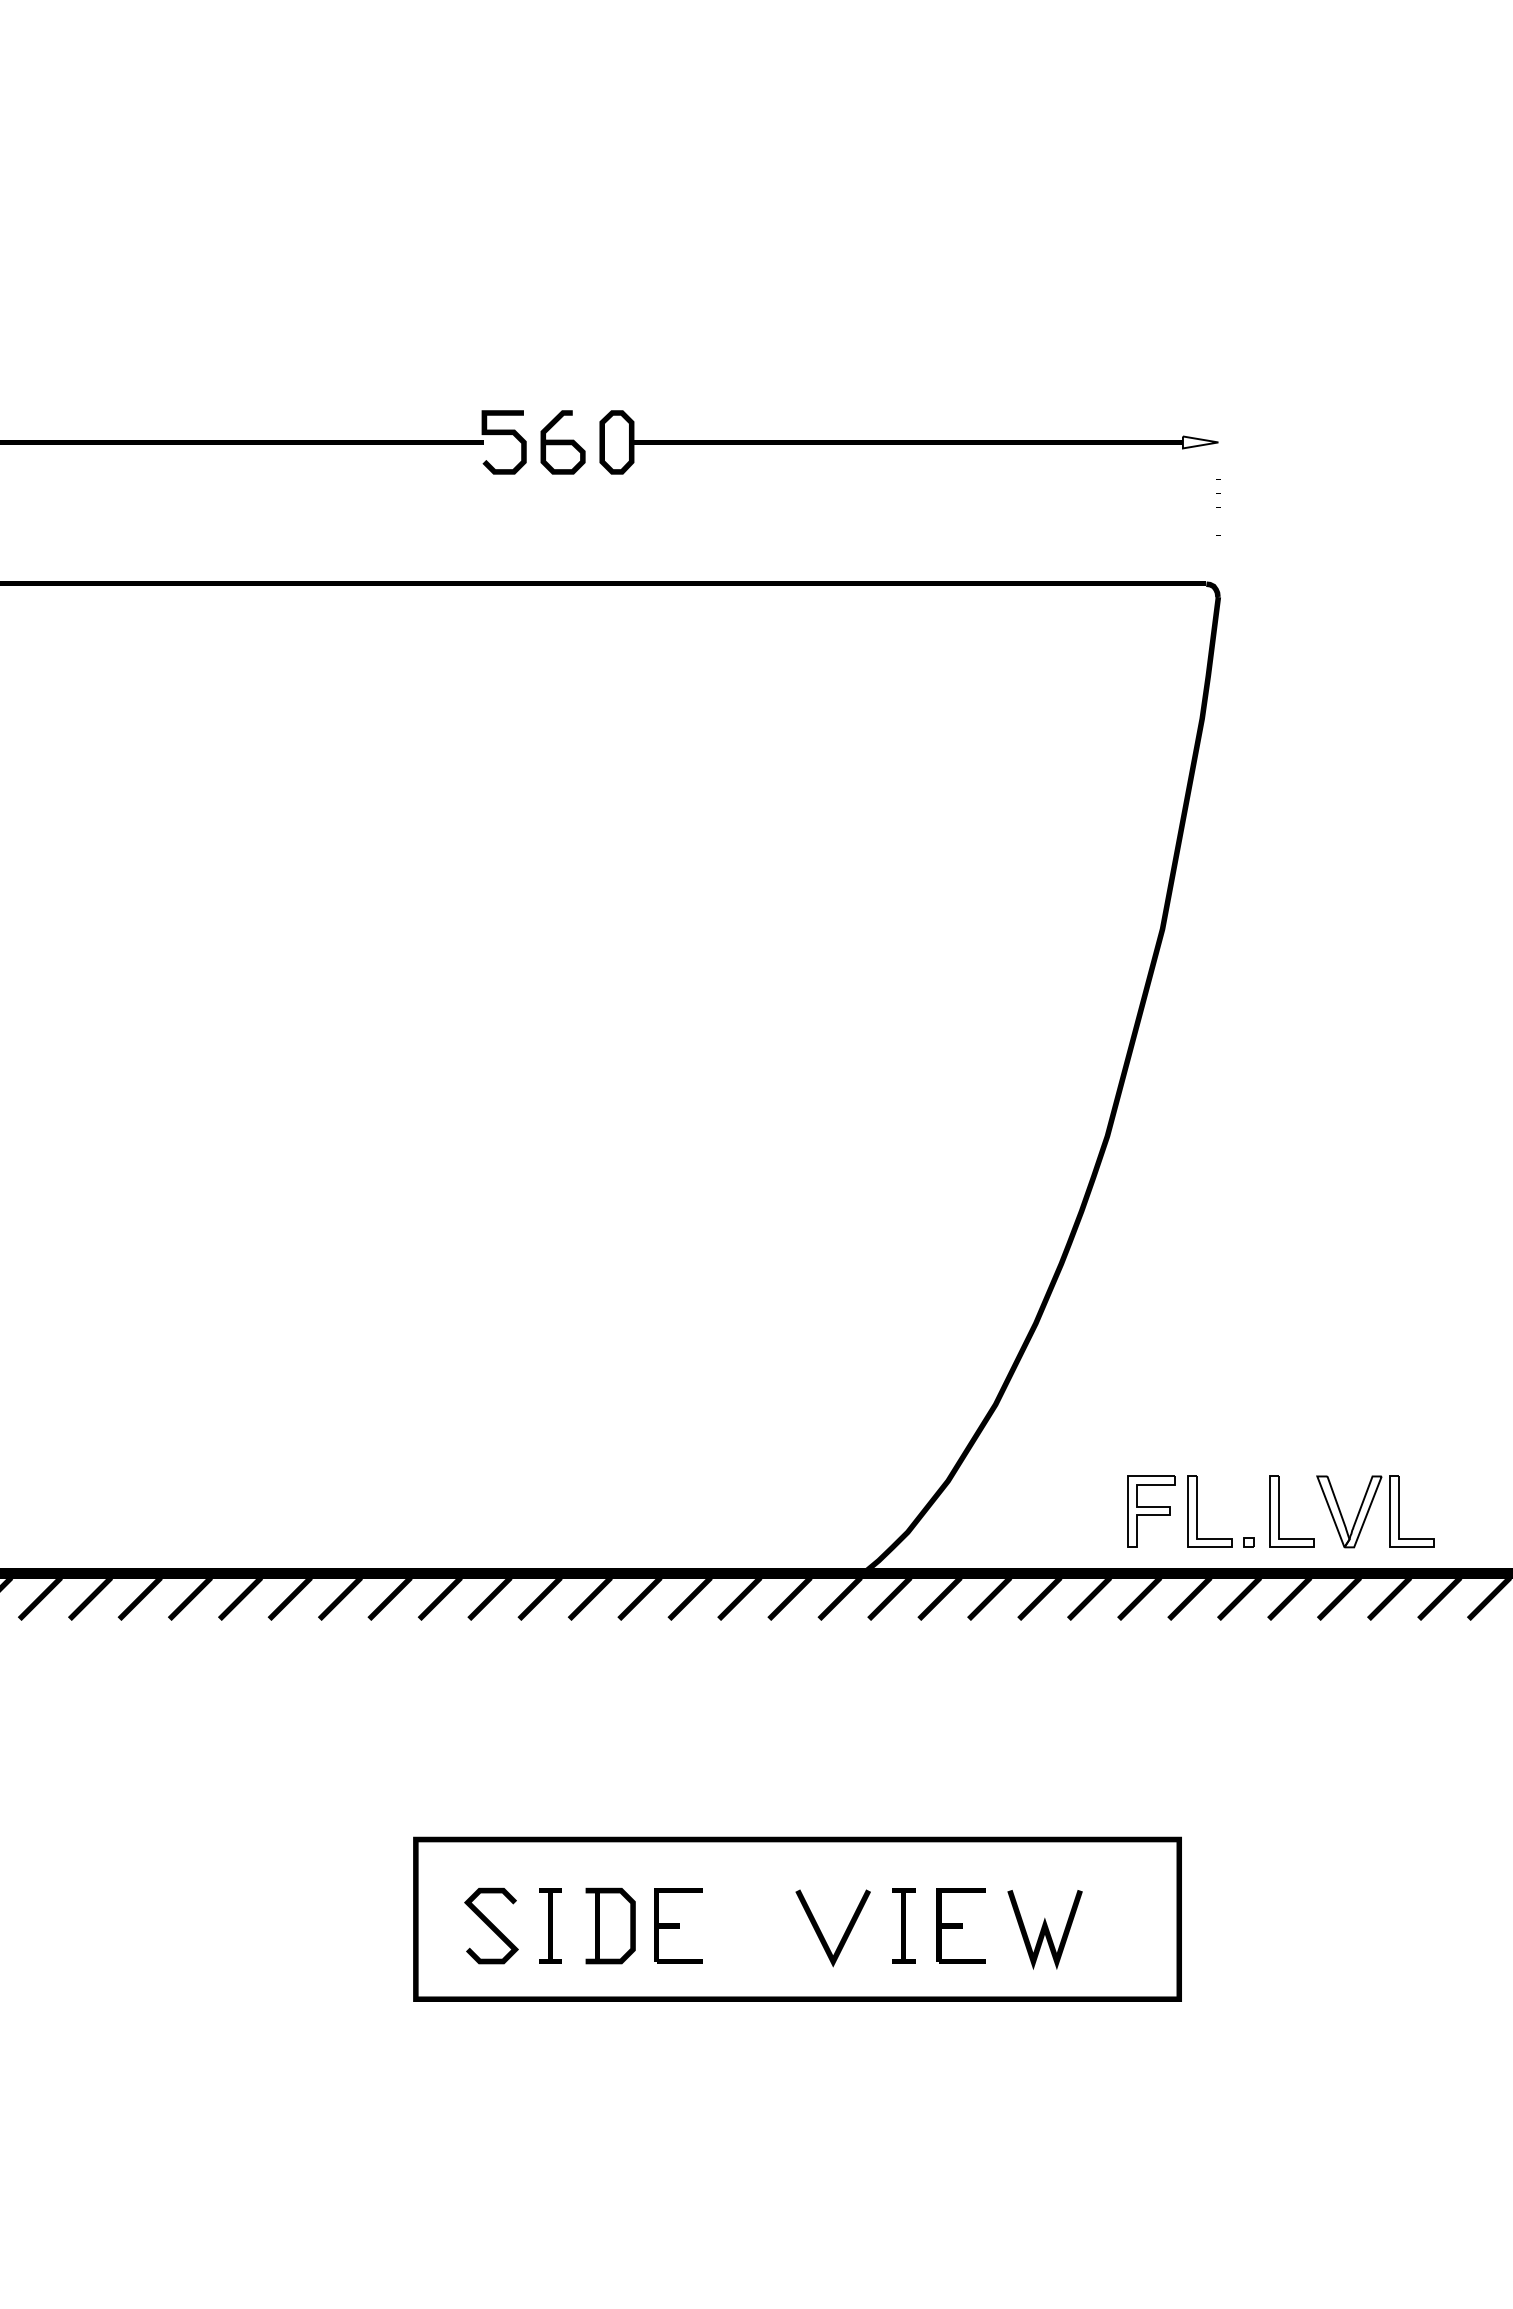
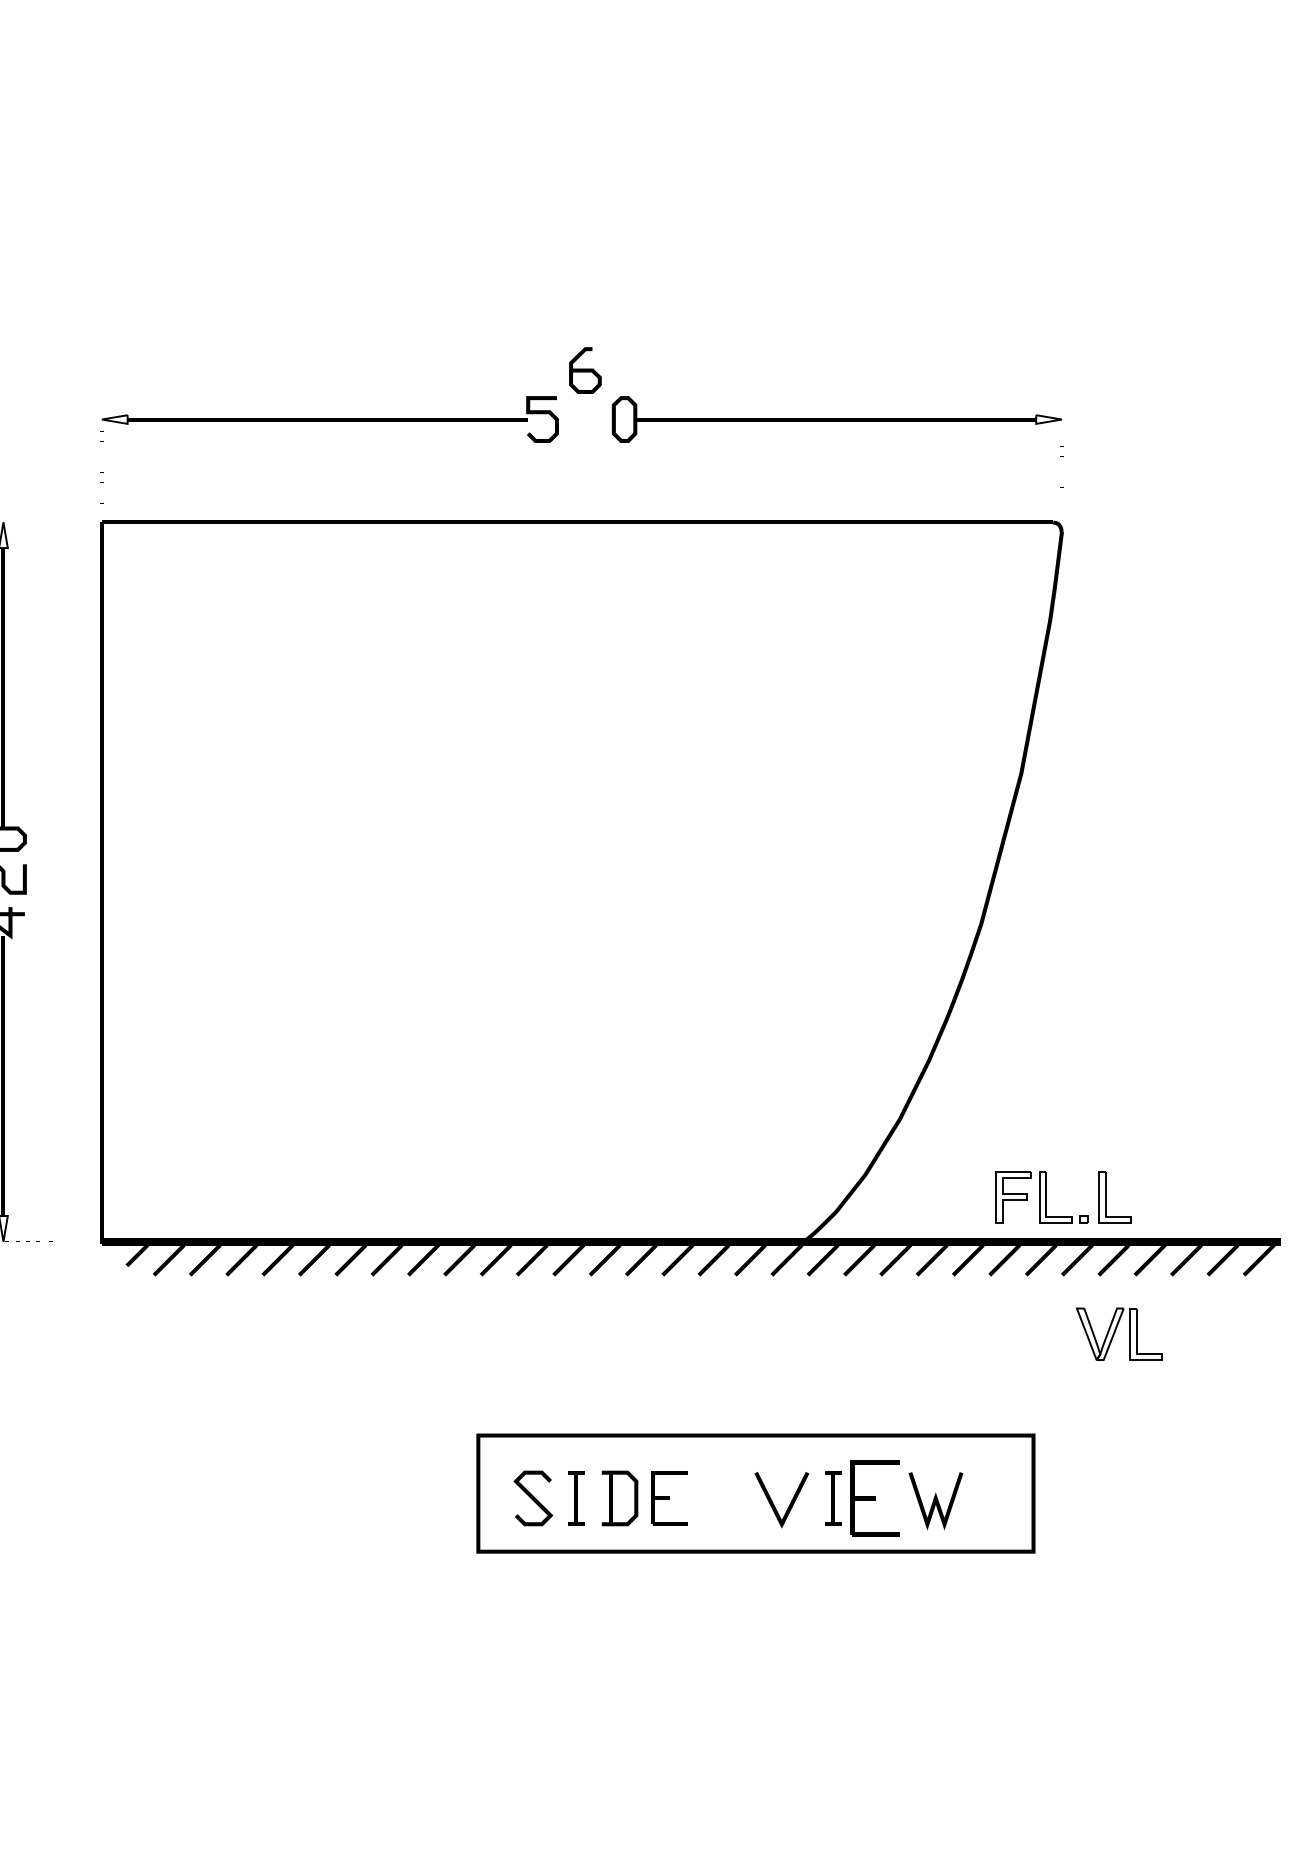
curve: (563, 442) -> (585, 370), moved
part: (1374, 1510) -> (1118, 1333), moved
part: (960, 1926) -> (874, 1498), size x1.4

